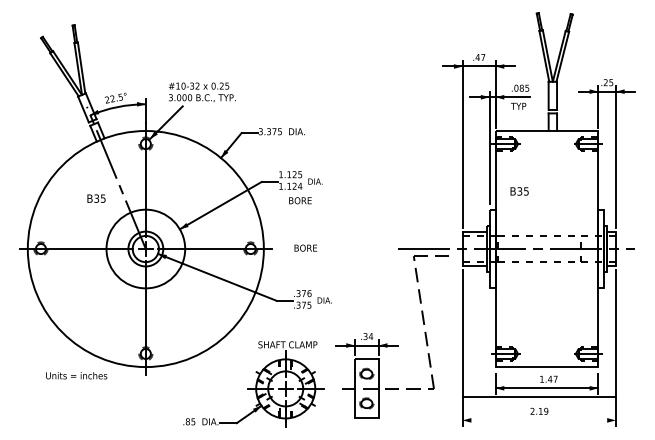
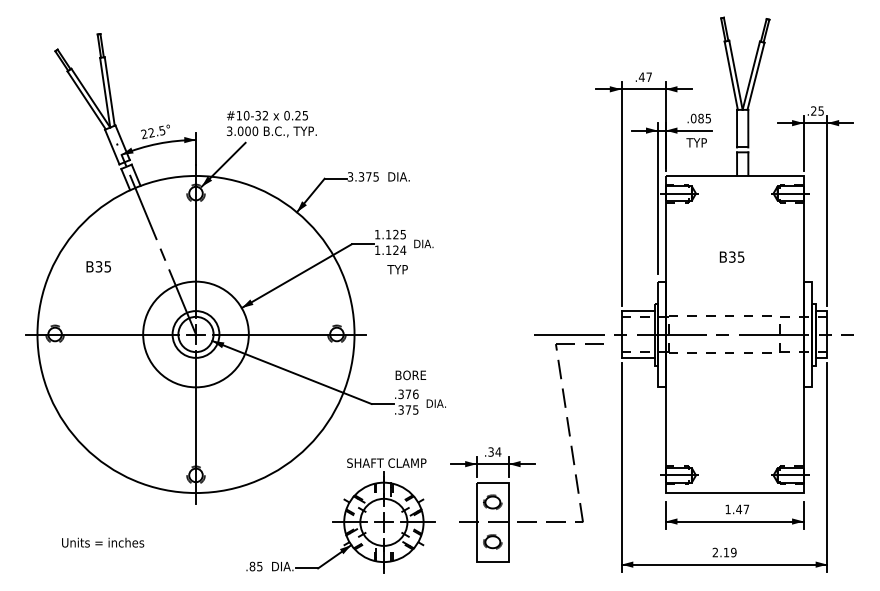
text: (519, 190) -> (731, 256), moved
text: (96, 198) -> (98, 266), moved
text: (299, 200) -> (402, 269), BORE -> TYP
text: (305, 248) -> (410, 375), moved
text: (76, 375) -> (103, 542), moved
line: (539, 396) -> (724, 564), moved

